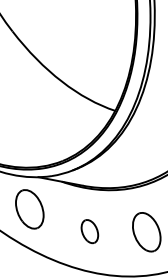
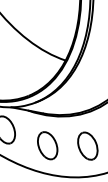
part: (89, 231) -> (47, 145), size x1.67

